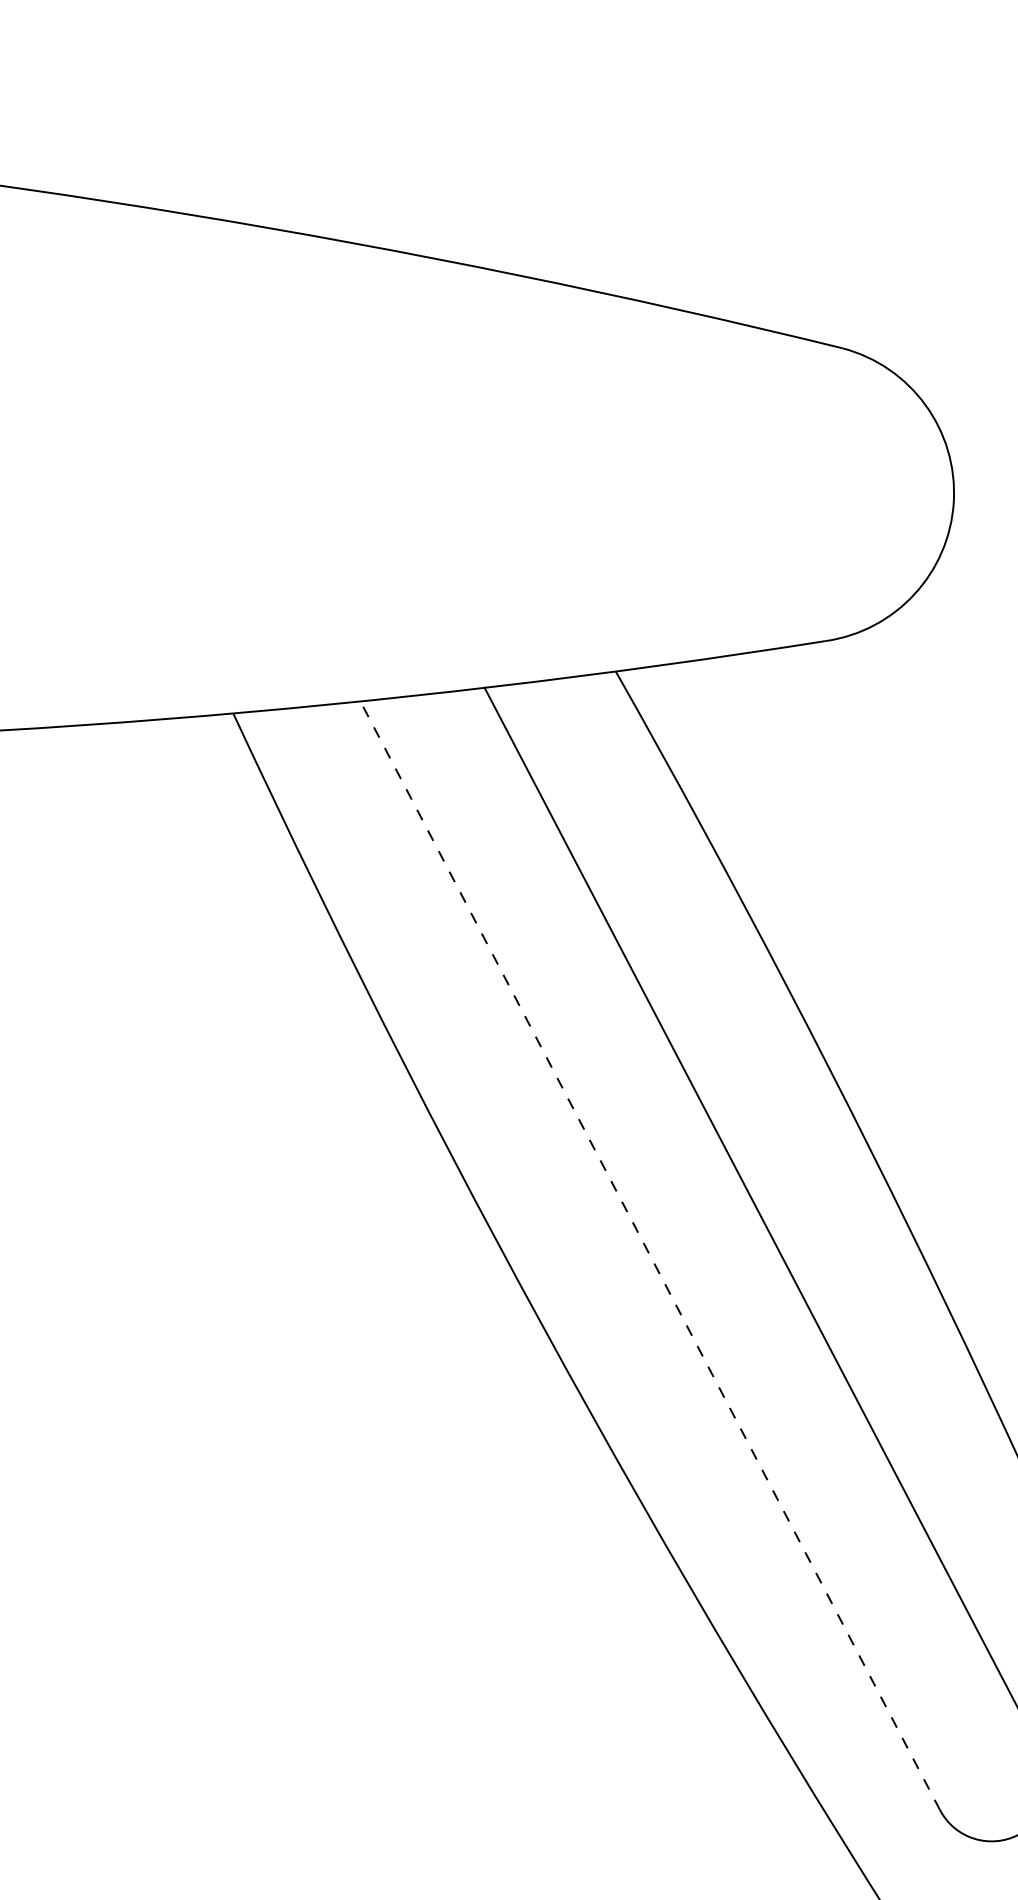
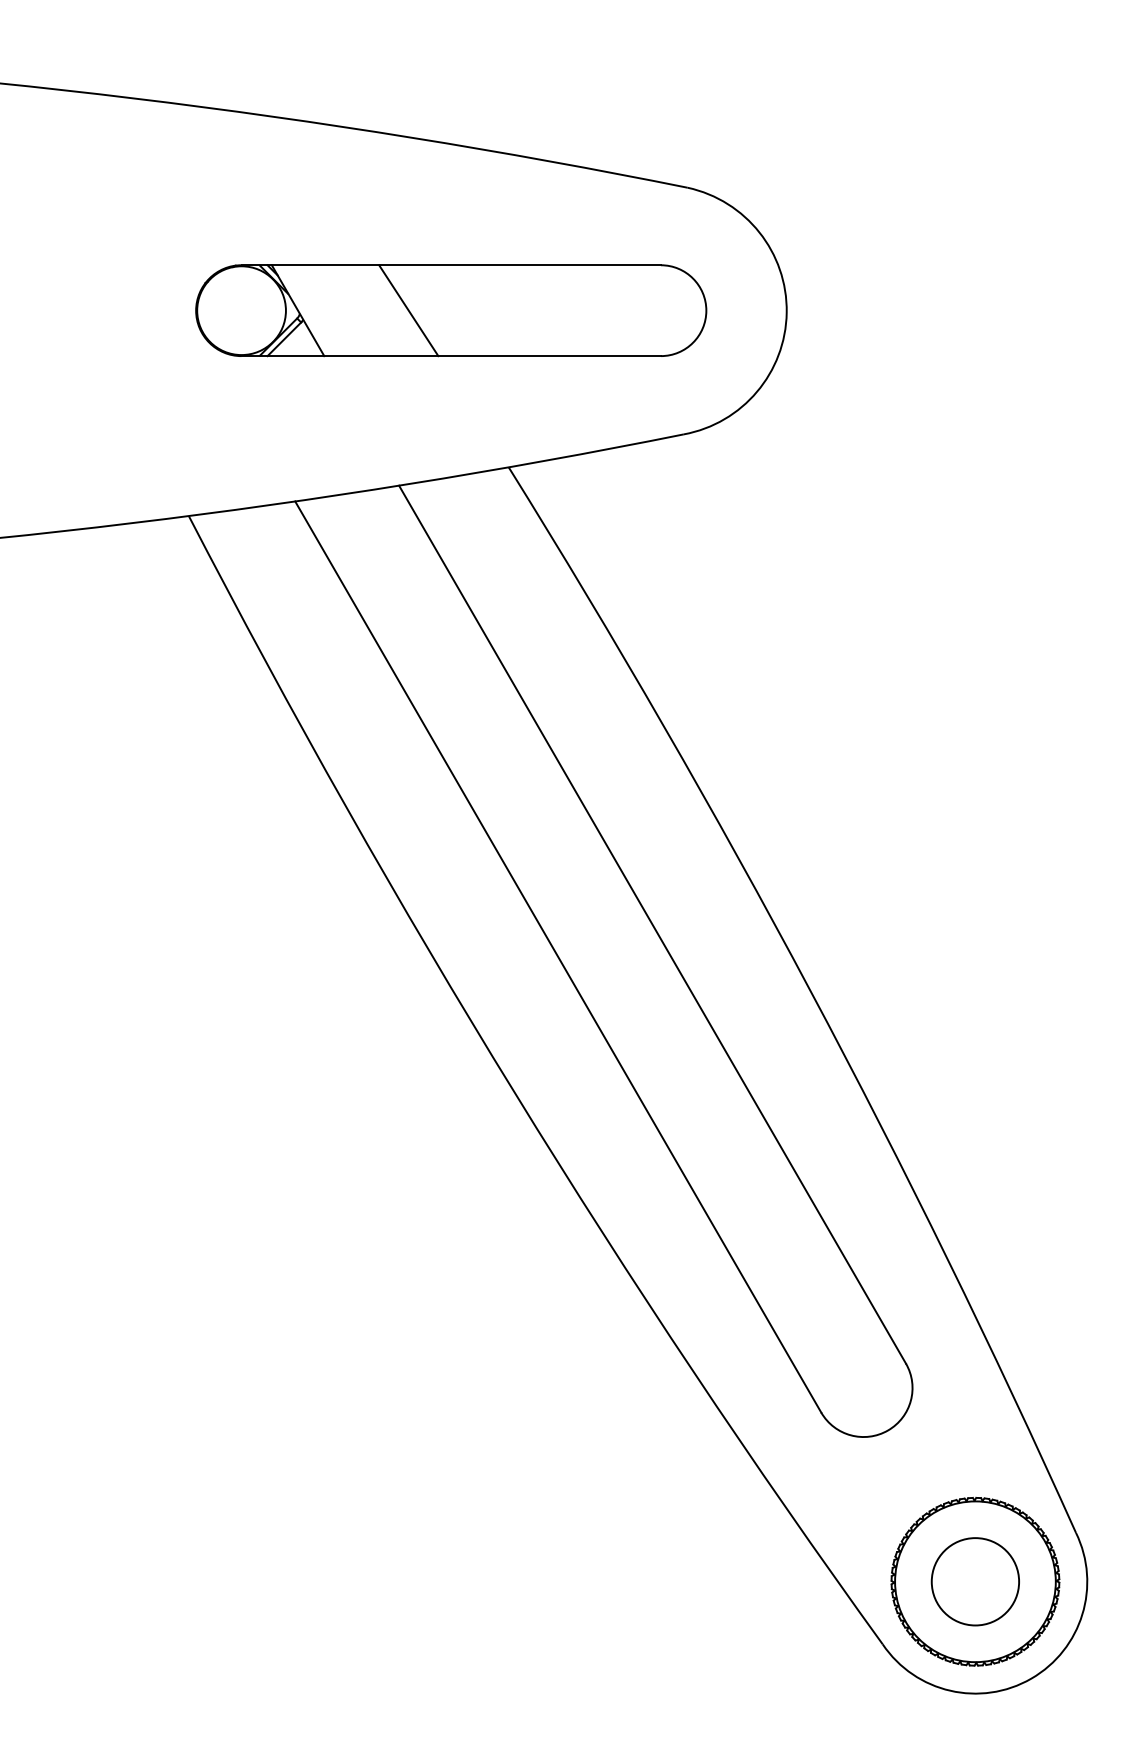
part: (555, 482) -> (451, 310), added
line: (649, 1255) -> (557, 956), dashed -> solid

